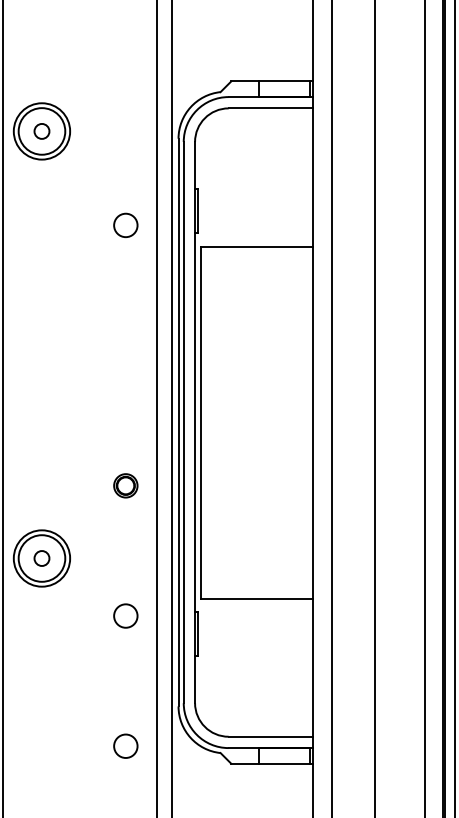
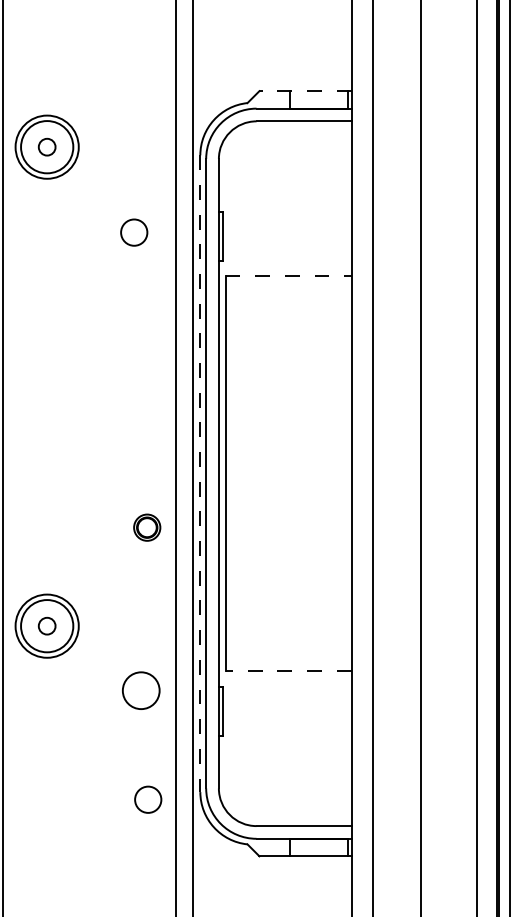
line: (272, 81) -> (305, 91), solid -> dashed
circle: (126, 225) -> (134, 232), moved
line: (258, 246) -> (289, 276), solid -> dashed
line: (178, 423) -> (200, 474), solid -> dashed
part: (126, 485) -> (147, 527), moved
line: (257, 598) -> (288, 671), solid -> dashed
circle: (126, 615) -> (141, 690), size x1.4
circle: (126, 746) -> (148, 799), moved

